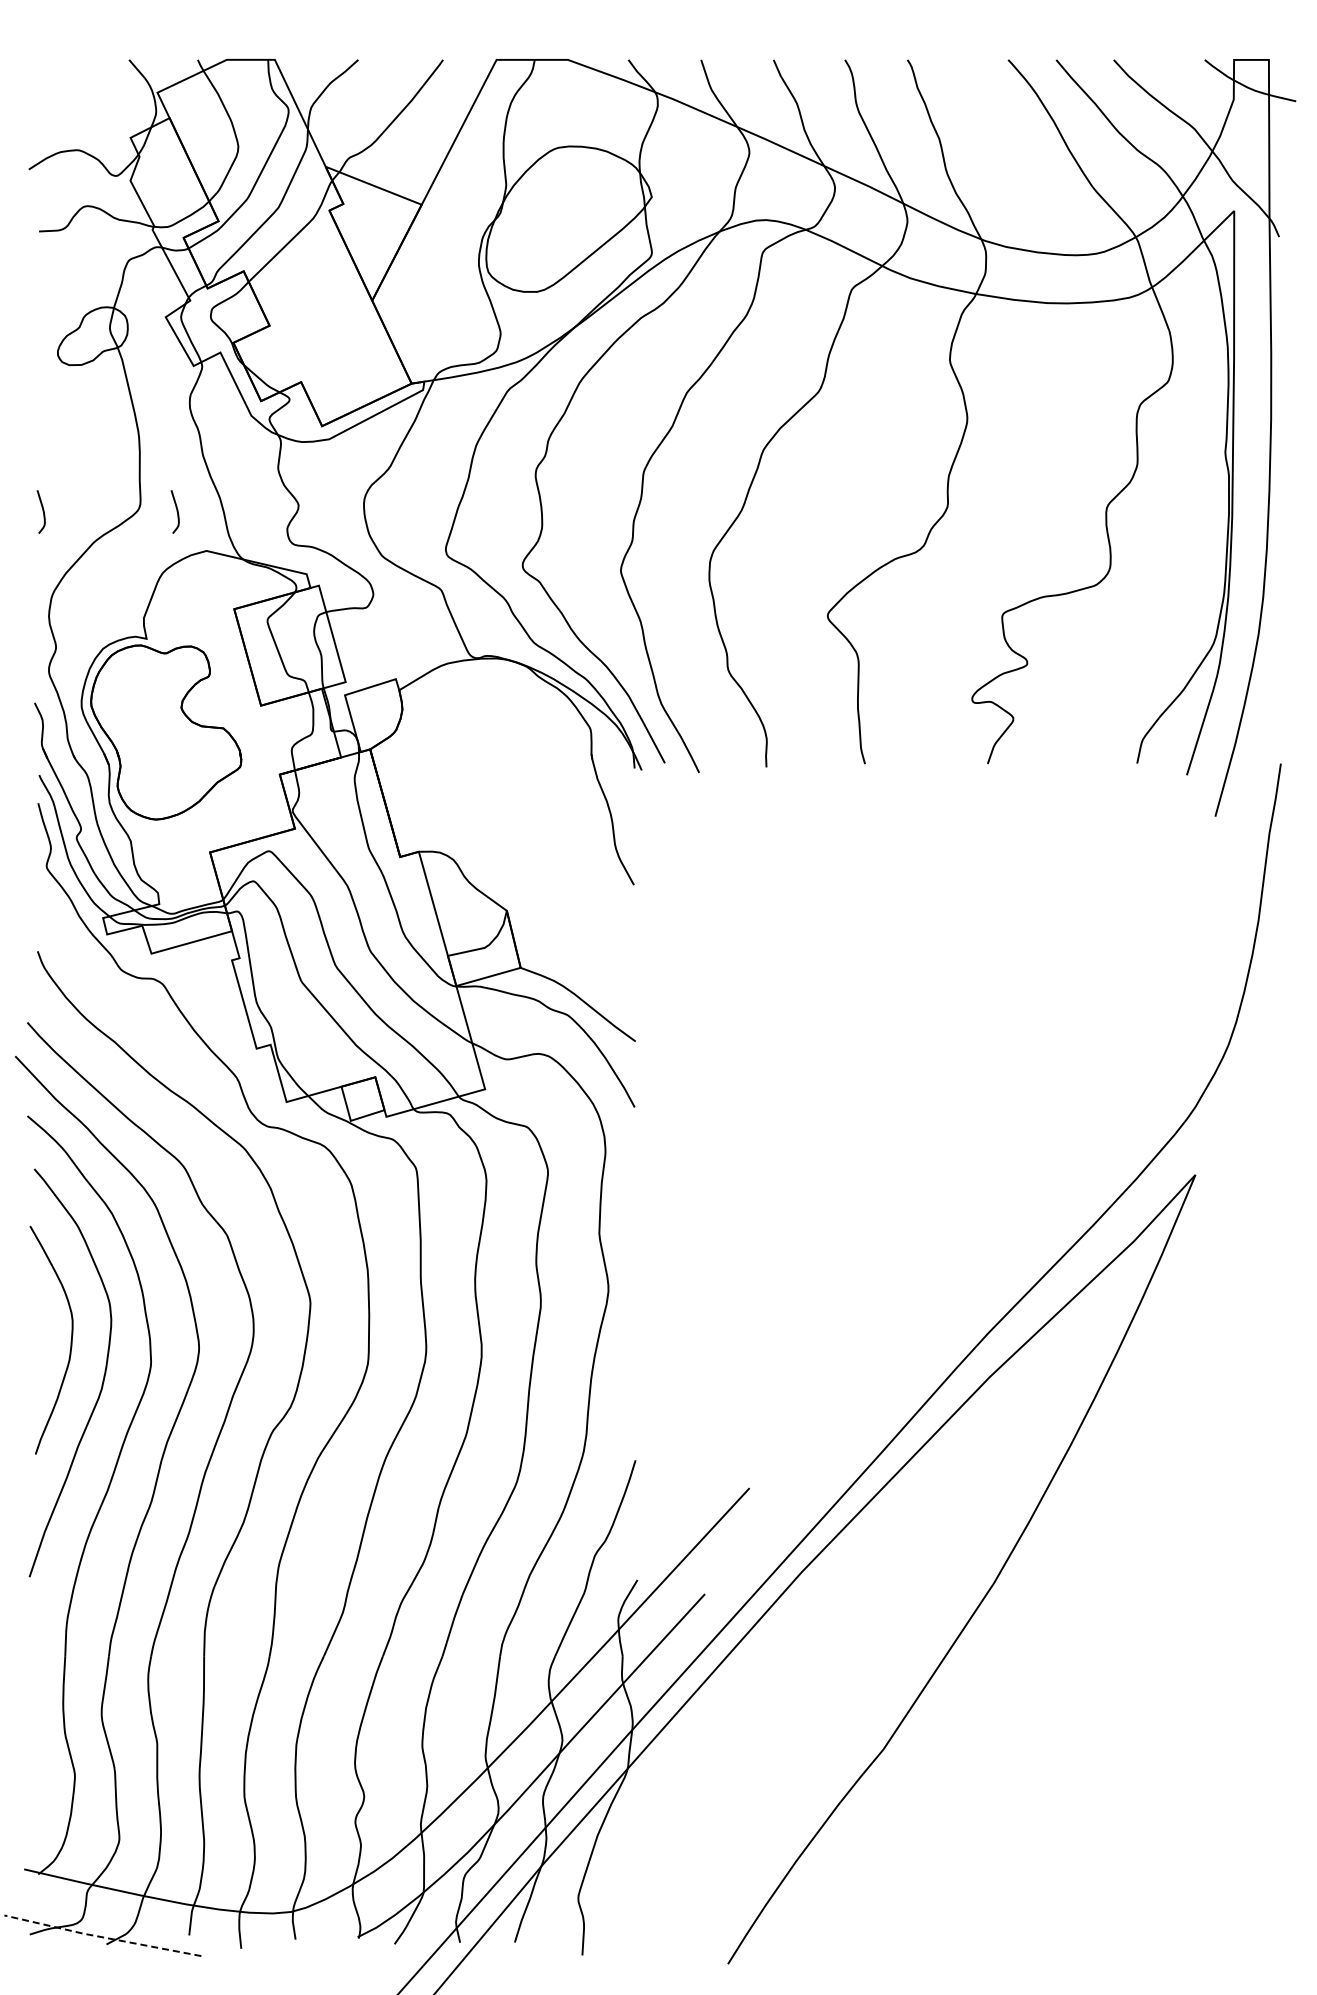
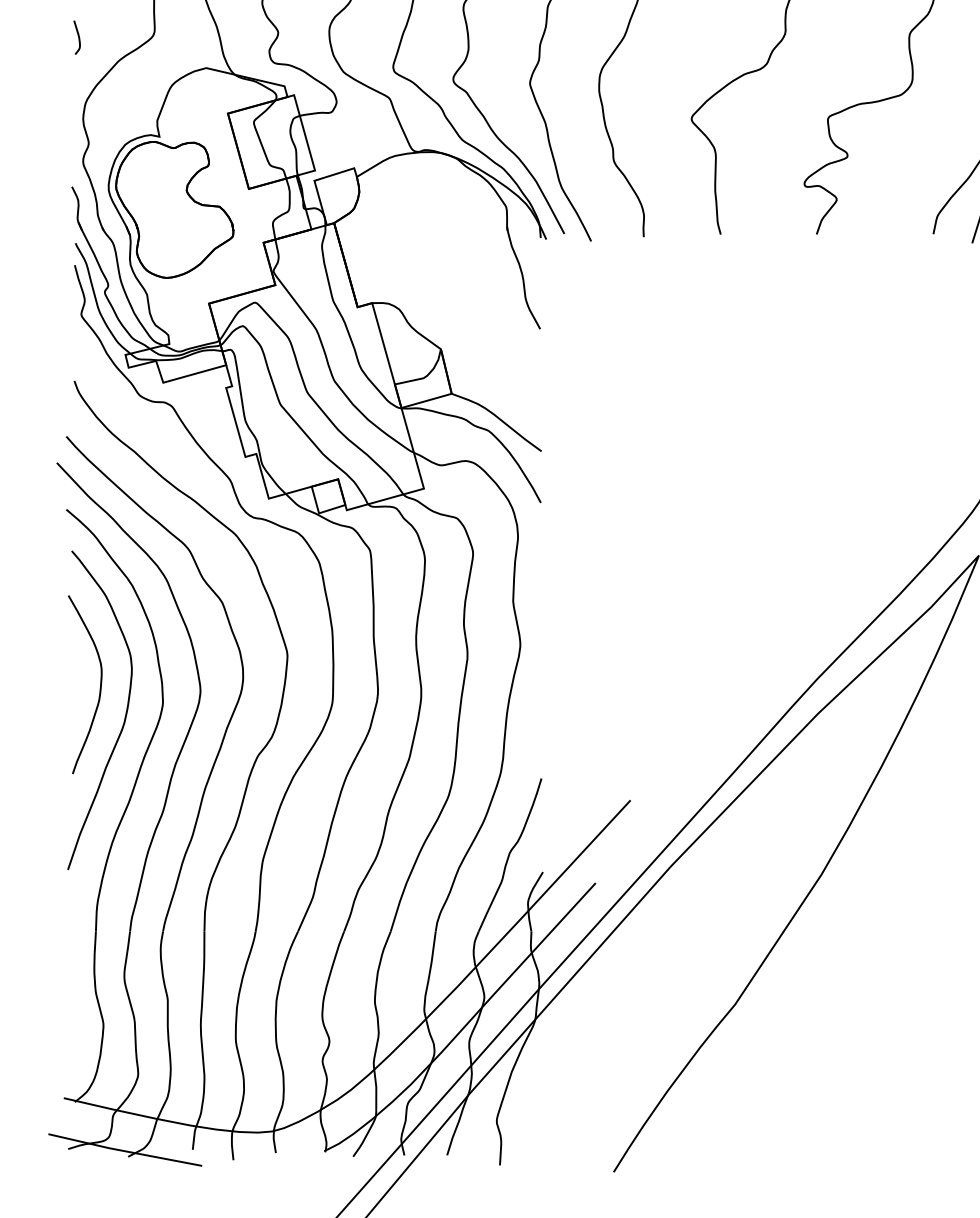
curve: (176, 511) -> (182, 37), removed
line: (101, 1937) -> (124, 1151), dashed -> solid

